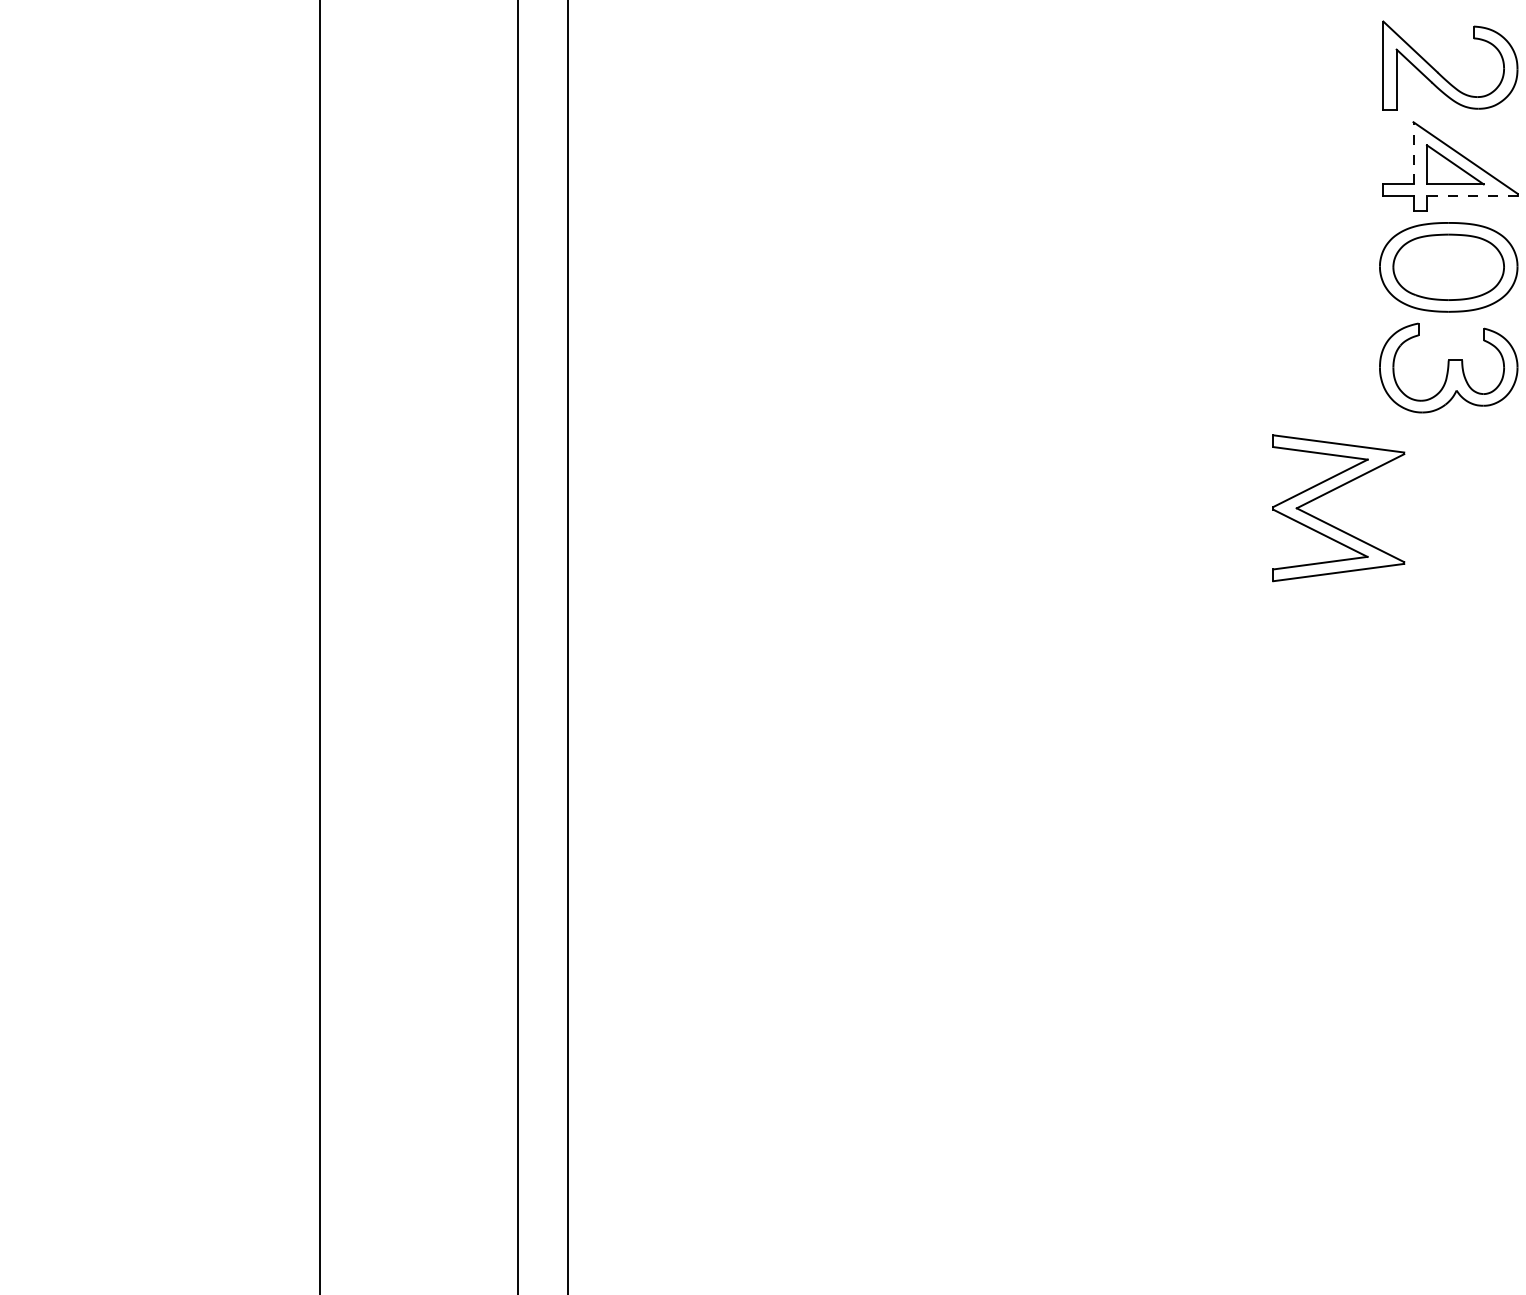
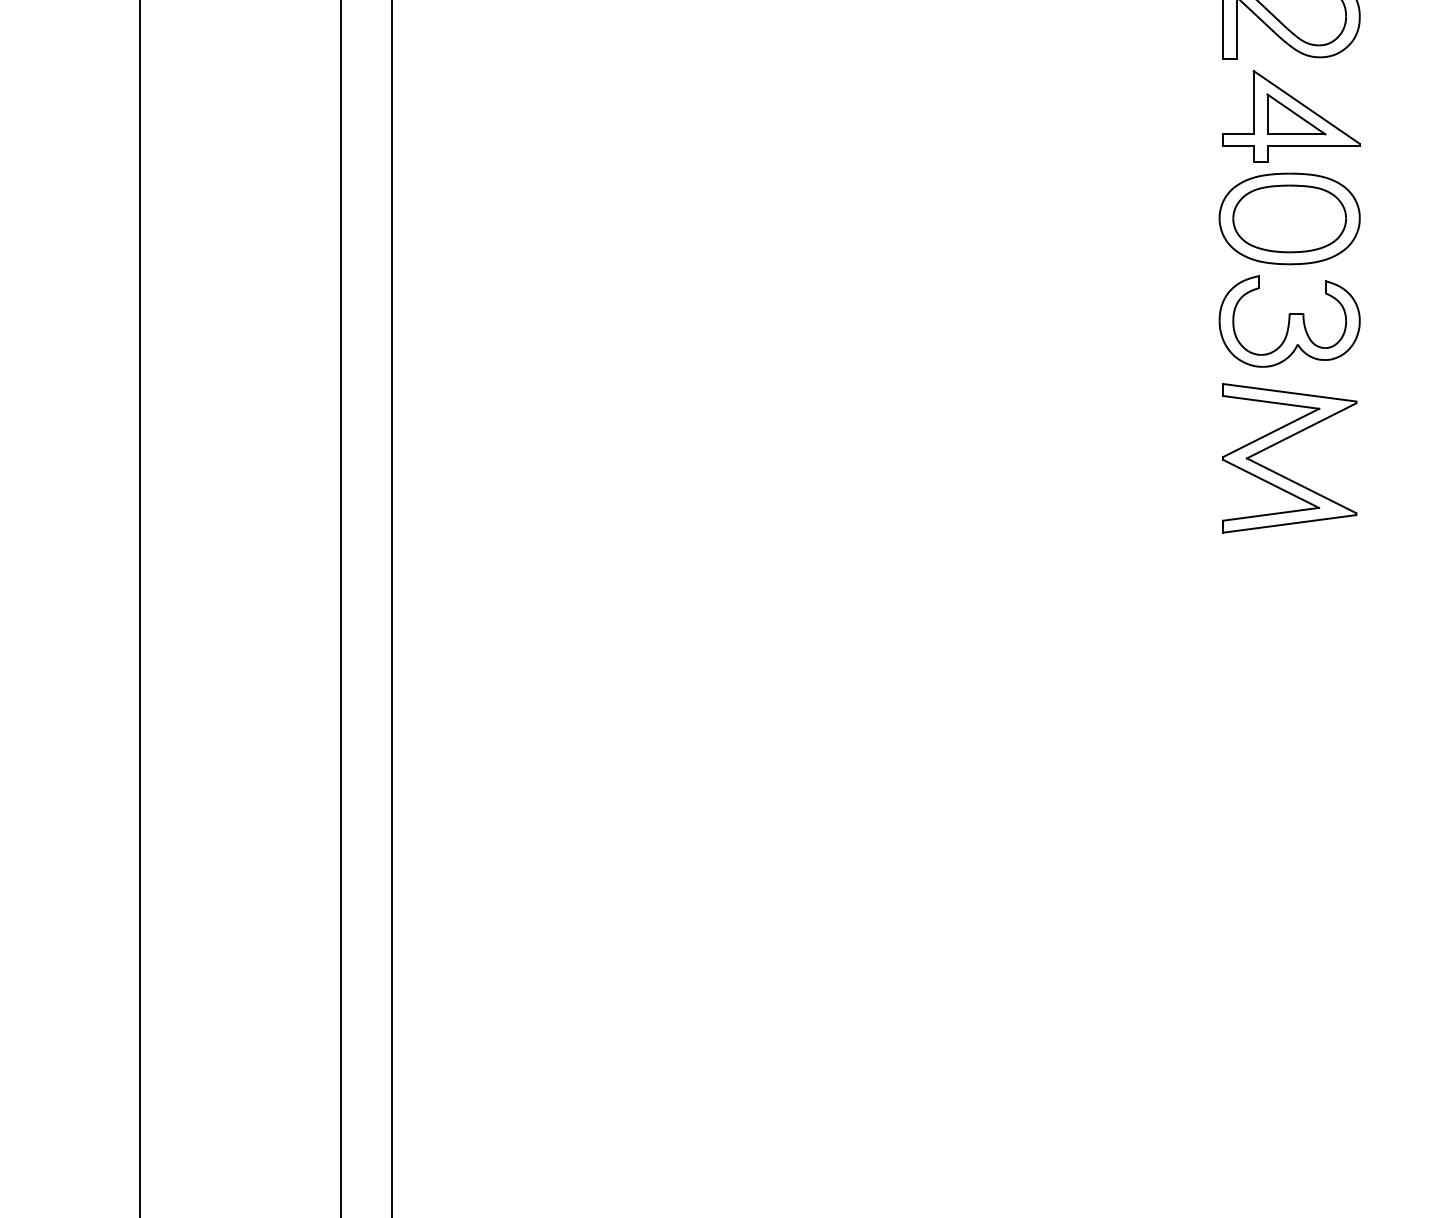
line: (1413, 152) -> (1253, 101), dashed -> solid
line: (1471, 196) -> (1312, 146), dashed -> solid
part: (1331, 524) -> (1282, 474), moved

